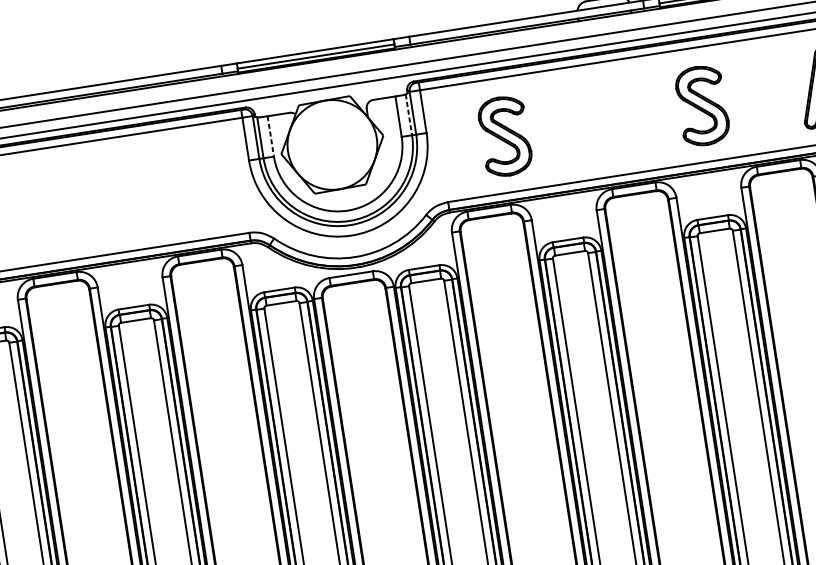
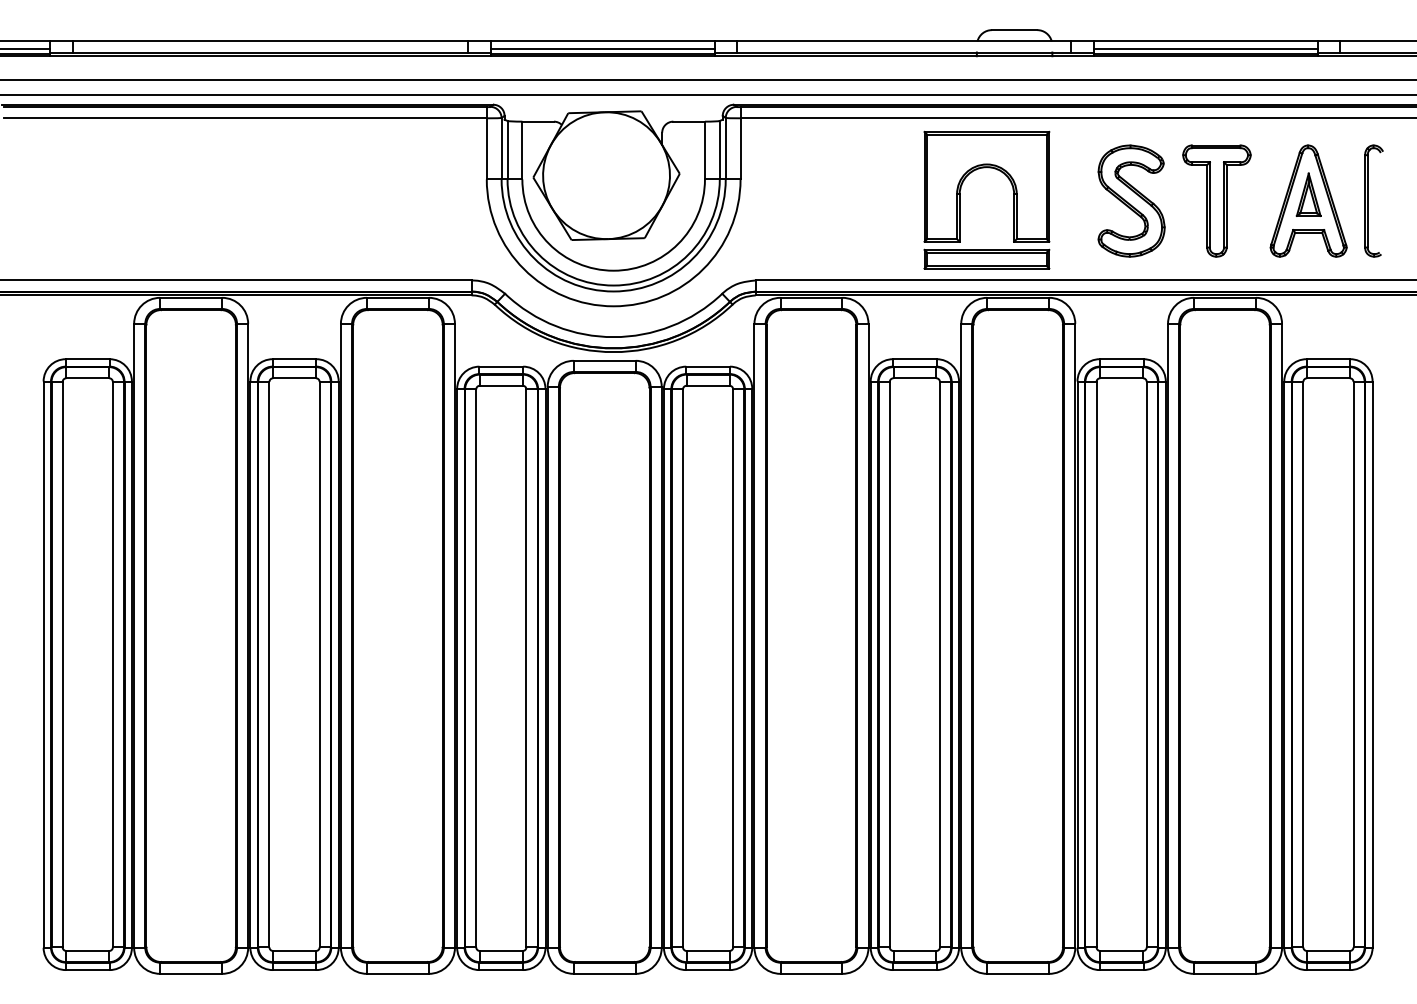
part: (761, 96) -> (1216, 200), added
line: (408, 115) -> (719, 150), dashed -> solid
part: (582, 123) -> (960, 199), added
part: (505, 135) -> (849, 200), removed
line: (270, 136) -> (522, 150), dashed -> solid

